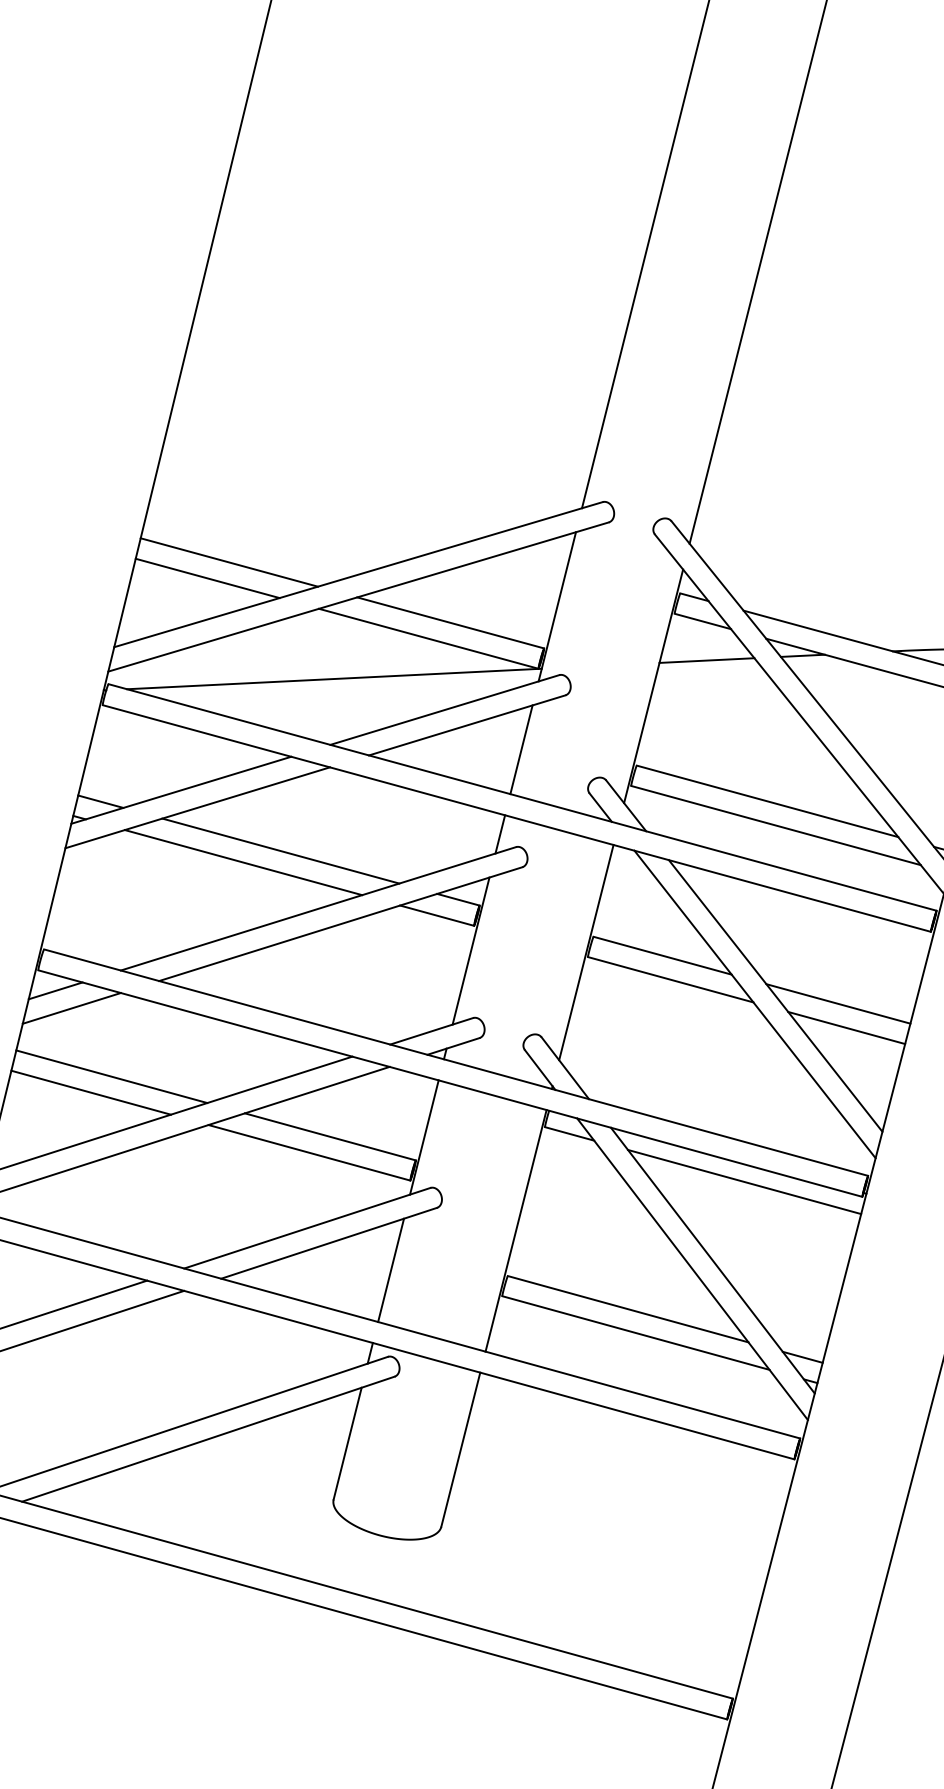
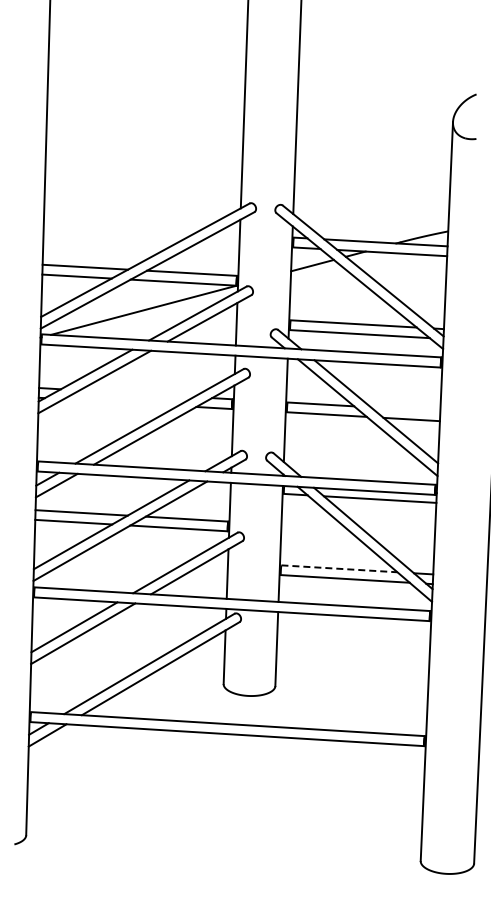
line: (280, 850) -> (136, 393), removed
line: (242, 862) -> (120, 402), removed
line: (838, 1004) -> (405, 409), removed
line: (628, 1308) -> (339, 568), solid -> dashed

